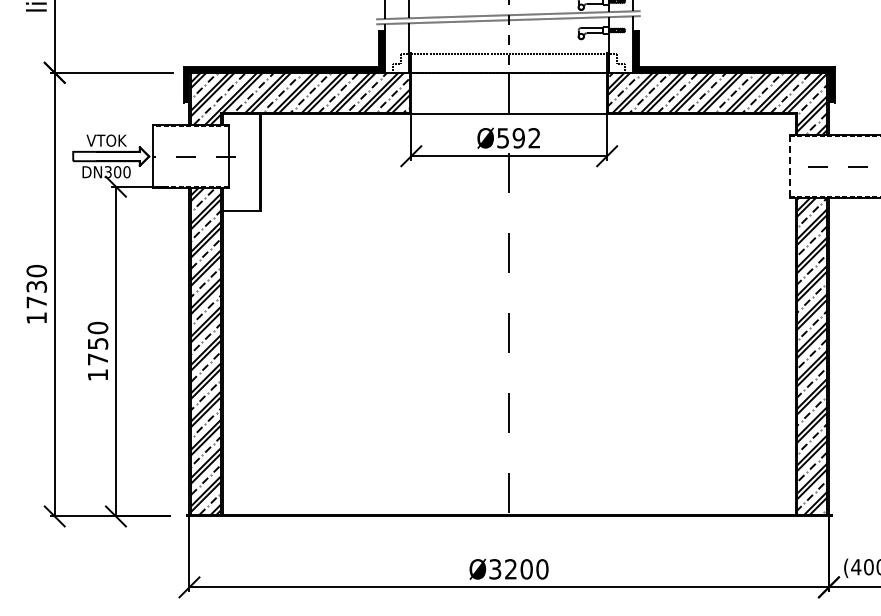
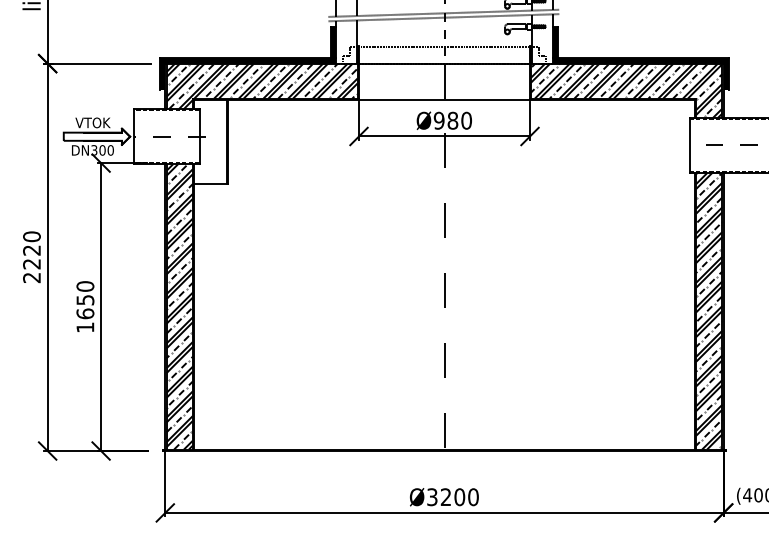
text: (518, 138) -> (452, 120), Ø592 -> Ø980
line: (789, 167) -> (689, 146), dashed -> solid
text: (36, 302) -> (31, 264), 1730 -> 2220
text: (97, 359) -> (84, 313), 1750 -> 1650

